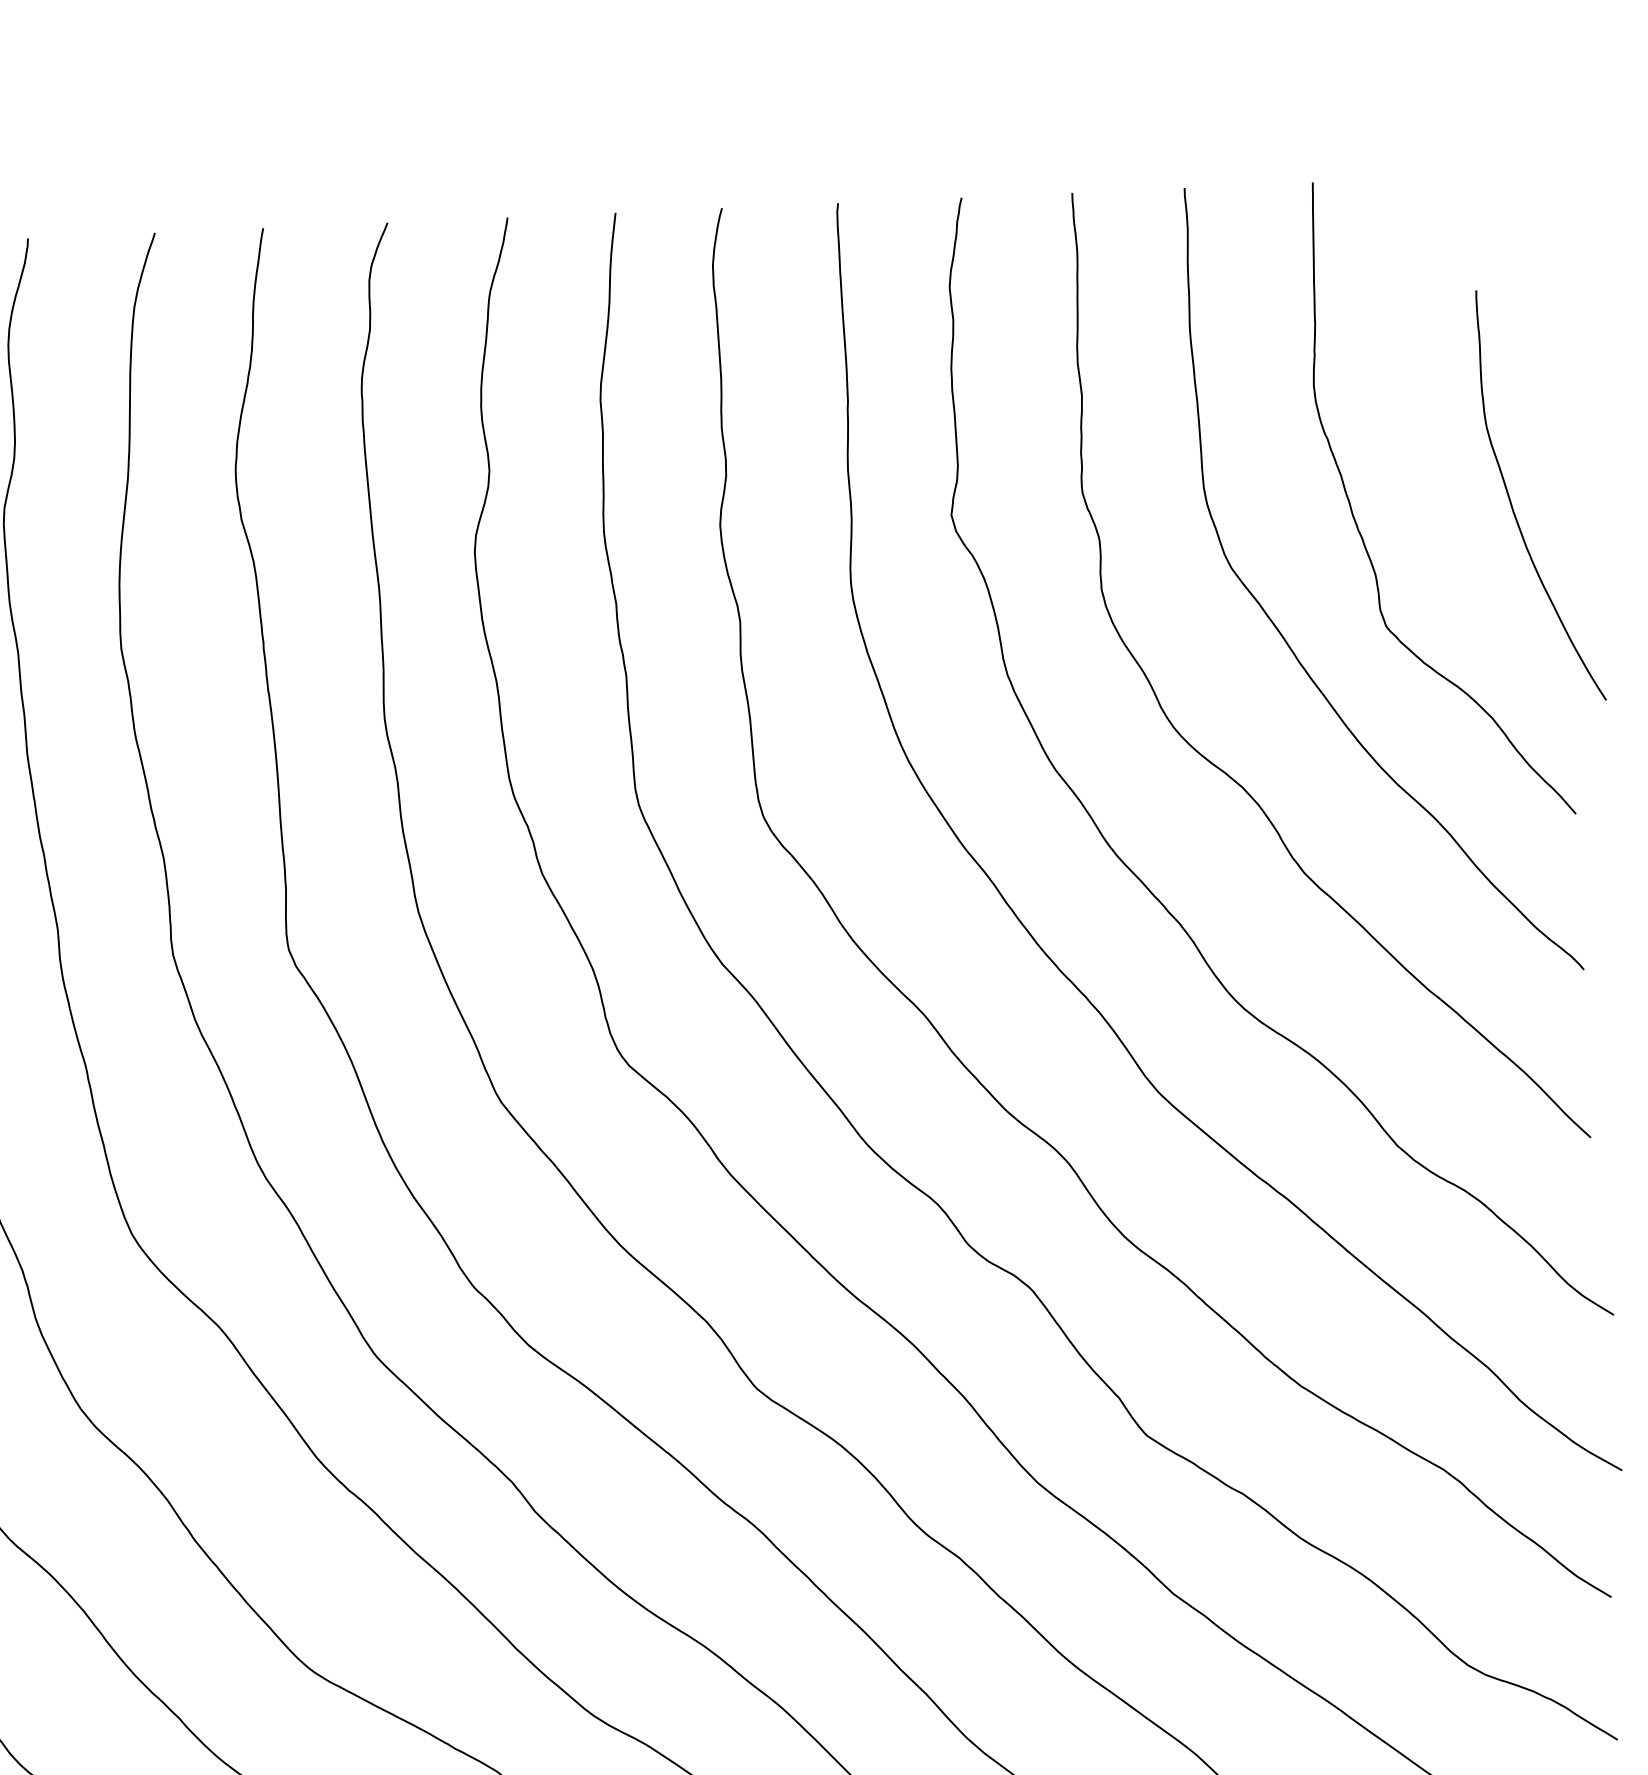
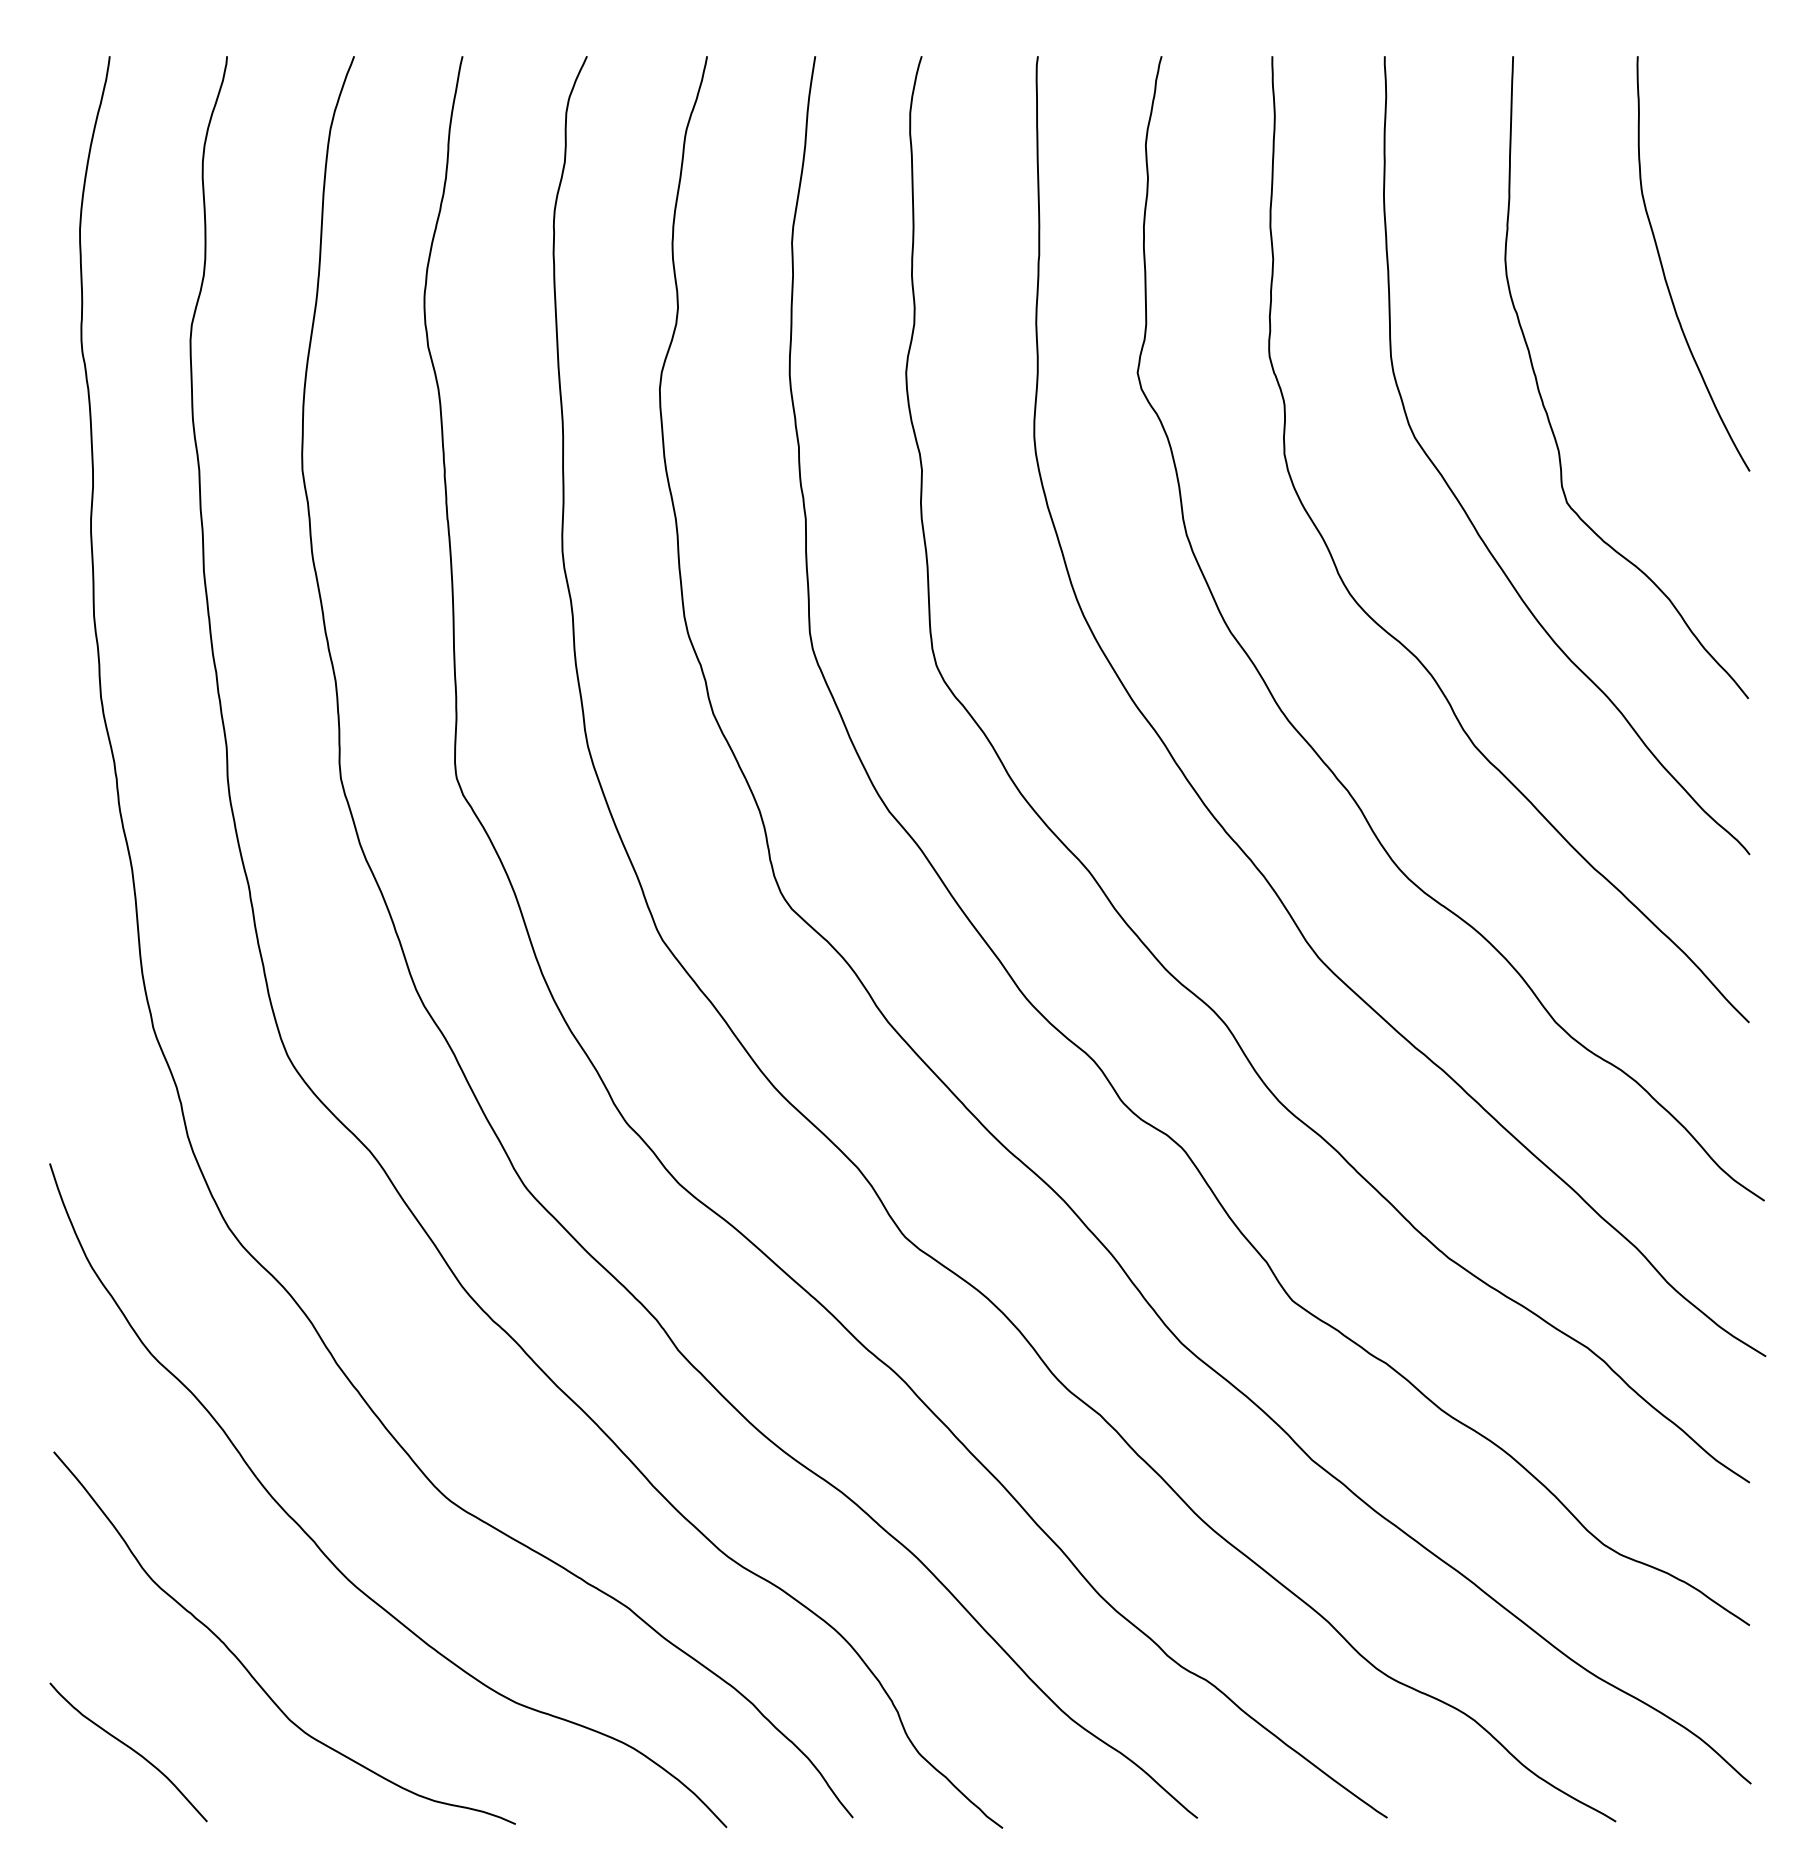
curve: (1512, 504) -> (1664, 271), moved

